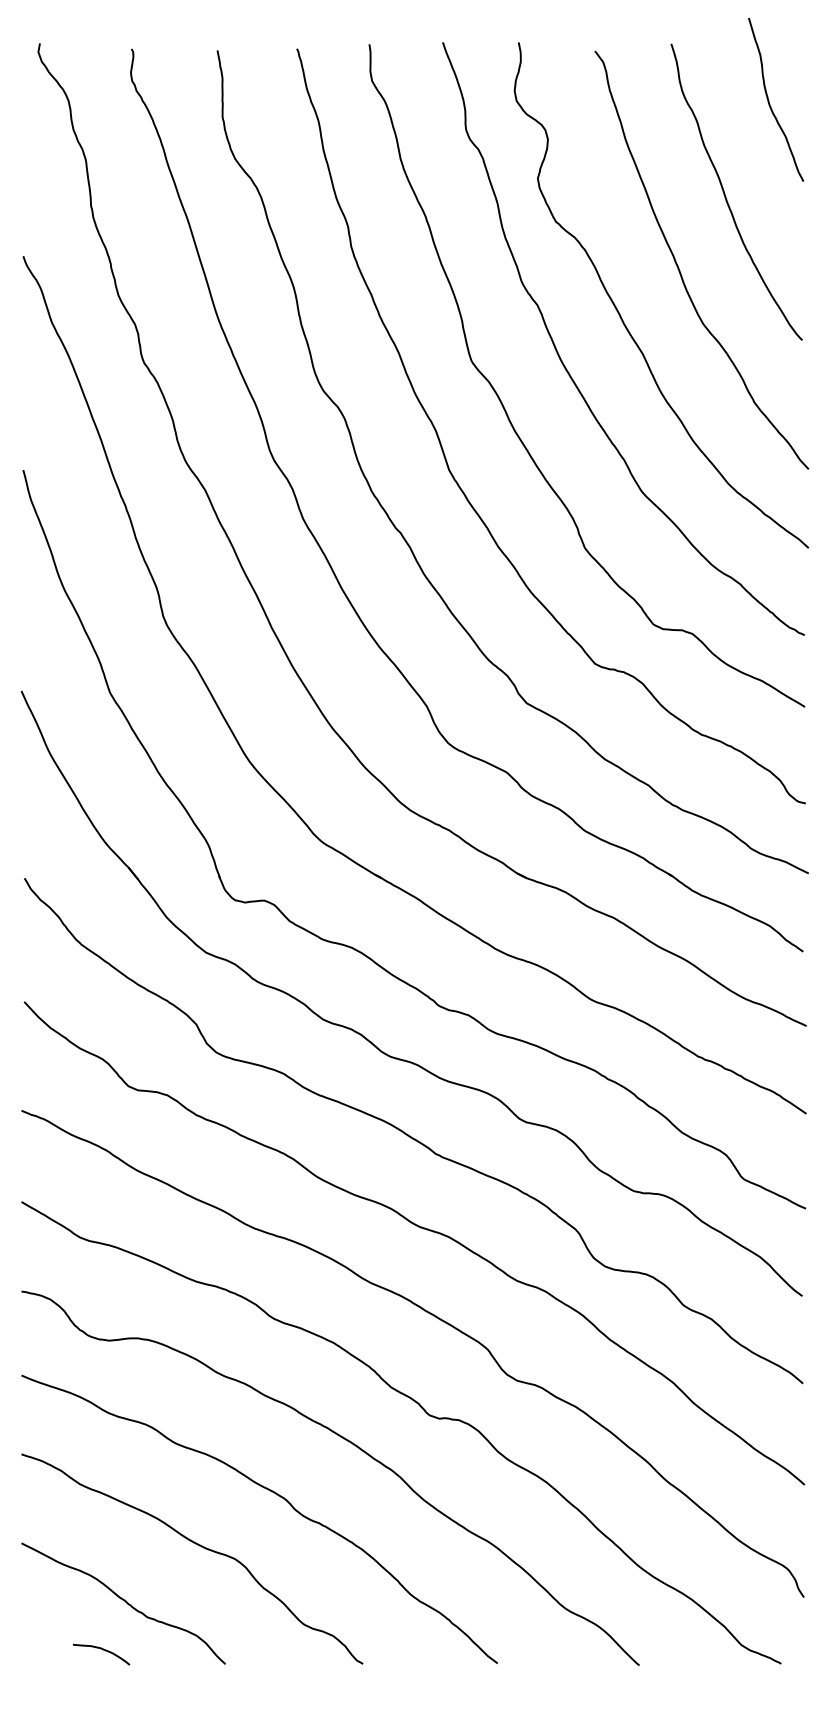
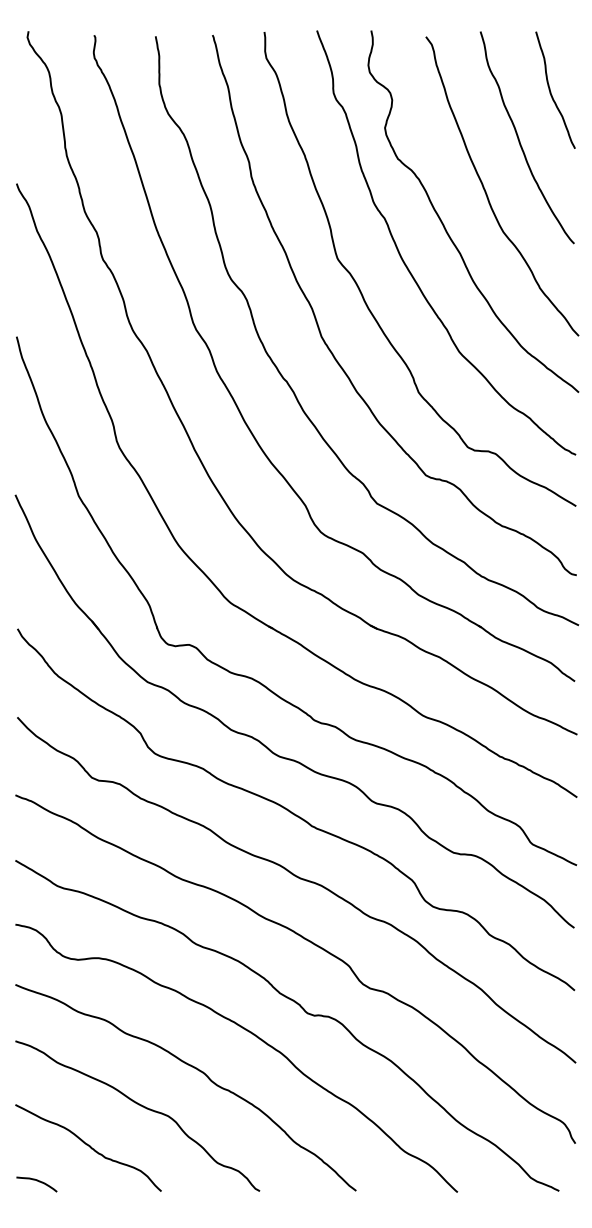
curve: (769, 100) -> (550, 90), moved
curve: (103, 1650) -> (38, 1181), moved

